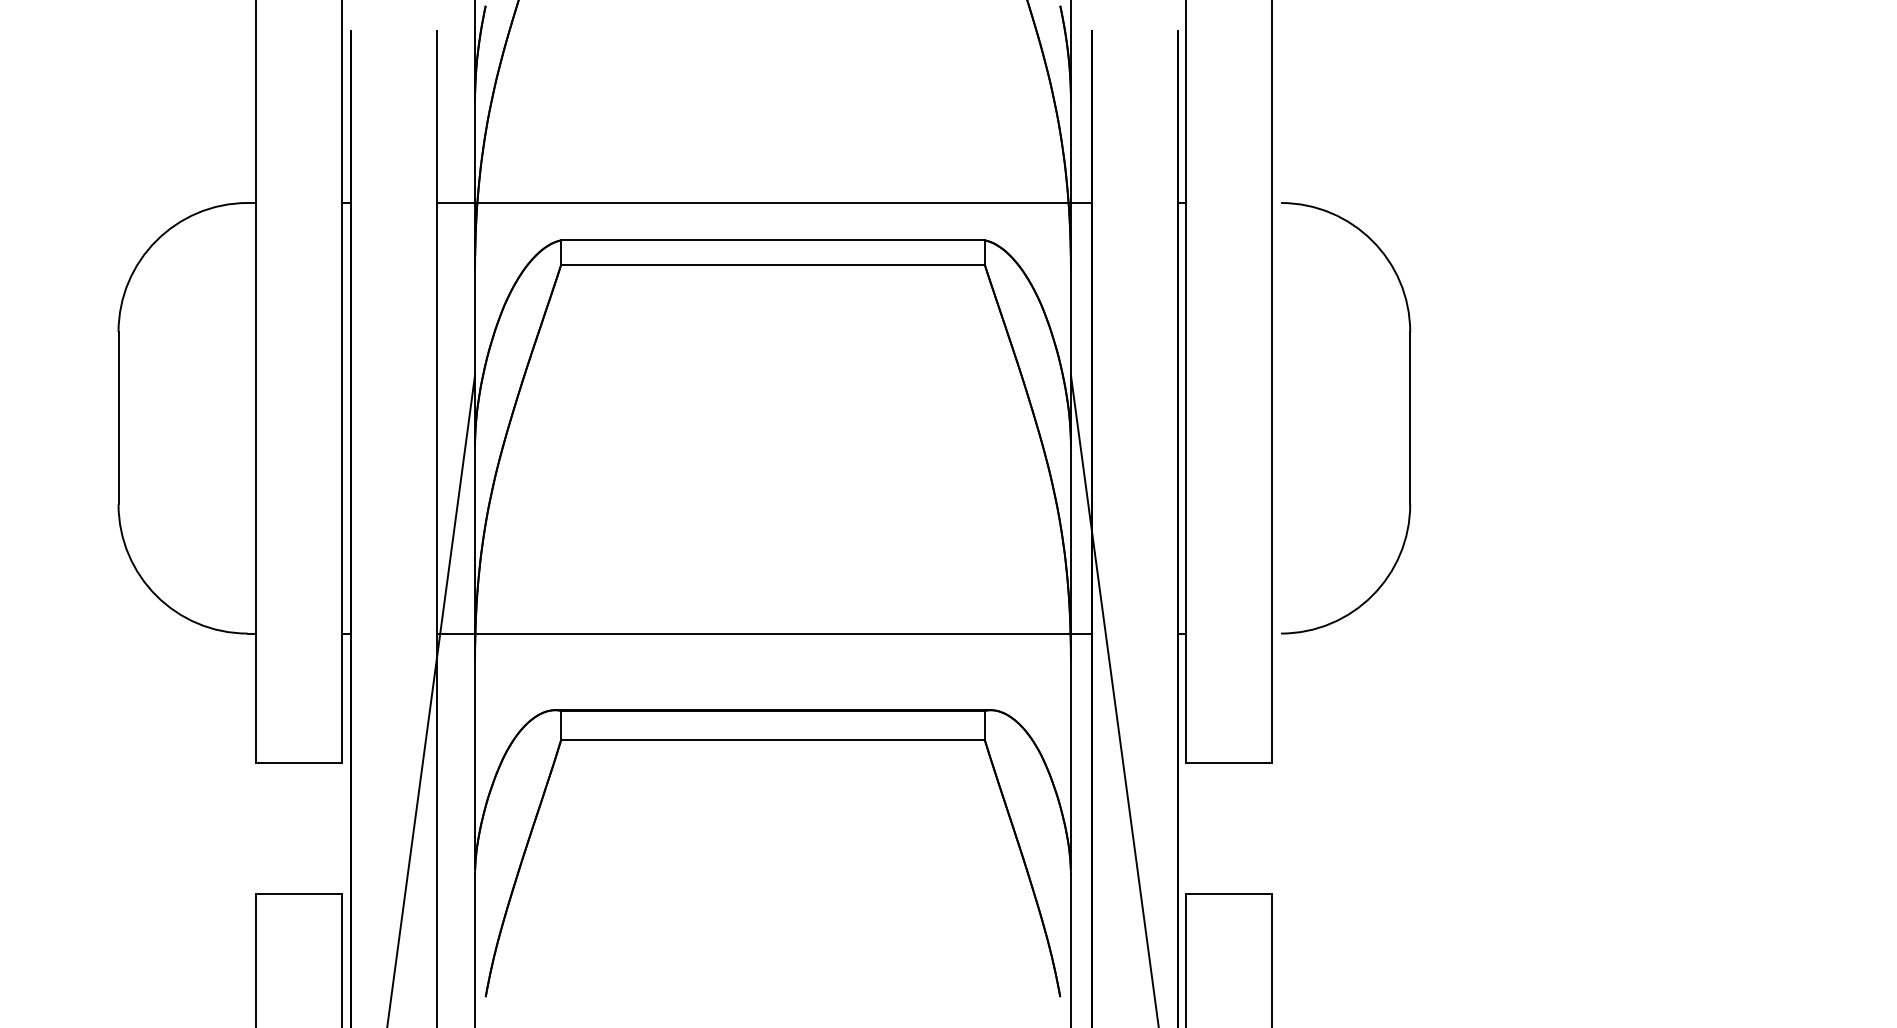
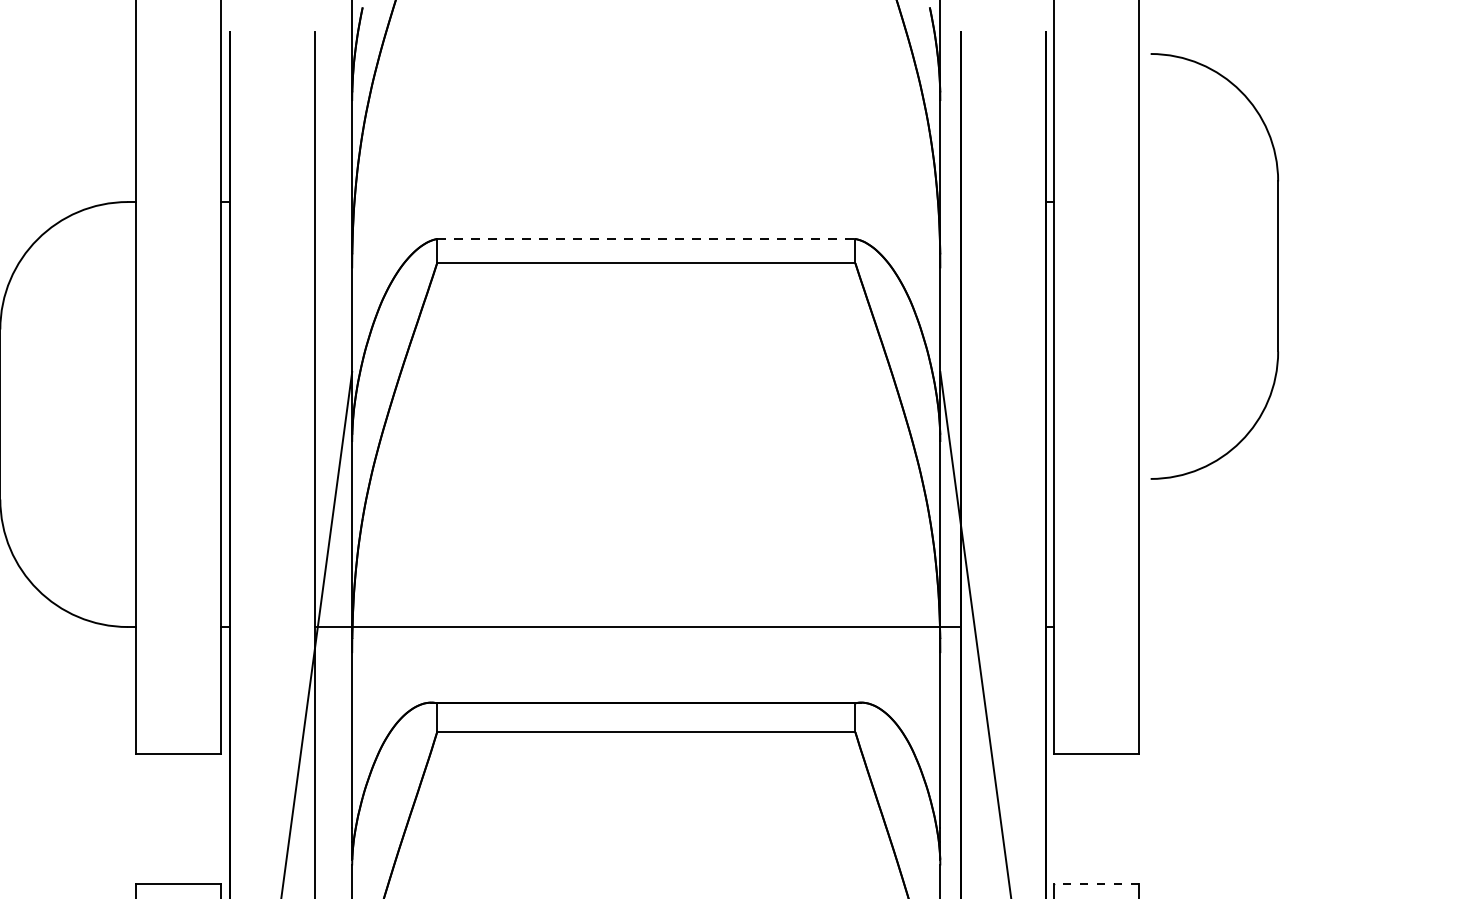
line: (764, 203) -> (637, 202), removed
line: (773, 240) -> (646, 239), solid -> dashed
part: (1409, 418) -> (1277, 266), moved
line: (1228, 894) -> (1095, 884), solid -> dashed

